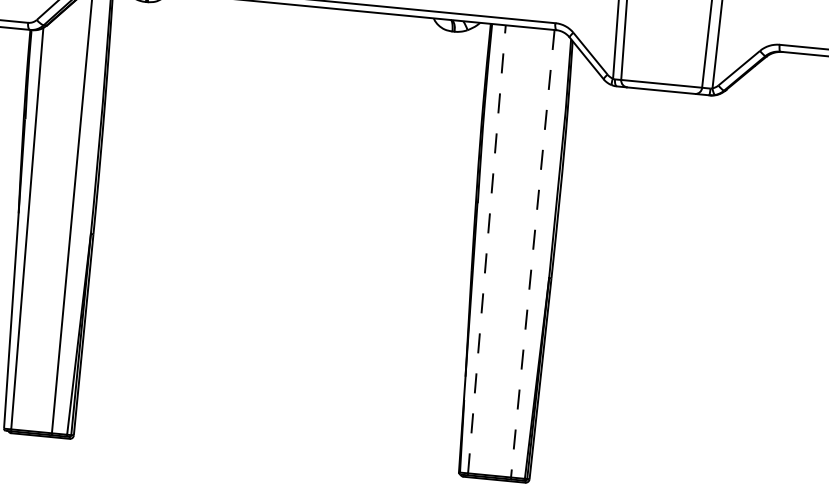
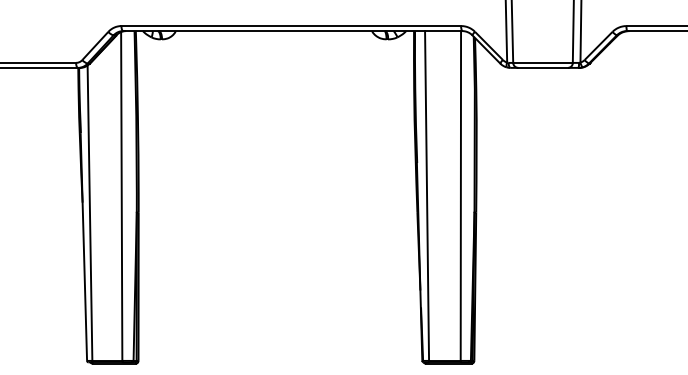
line: (487, 250) -> (427, 196), dashed -> solid
line: (532, 254) -> (460, 196), dashed -> solid

